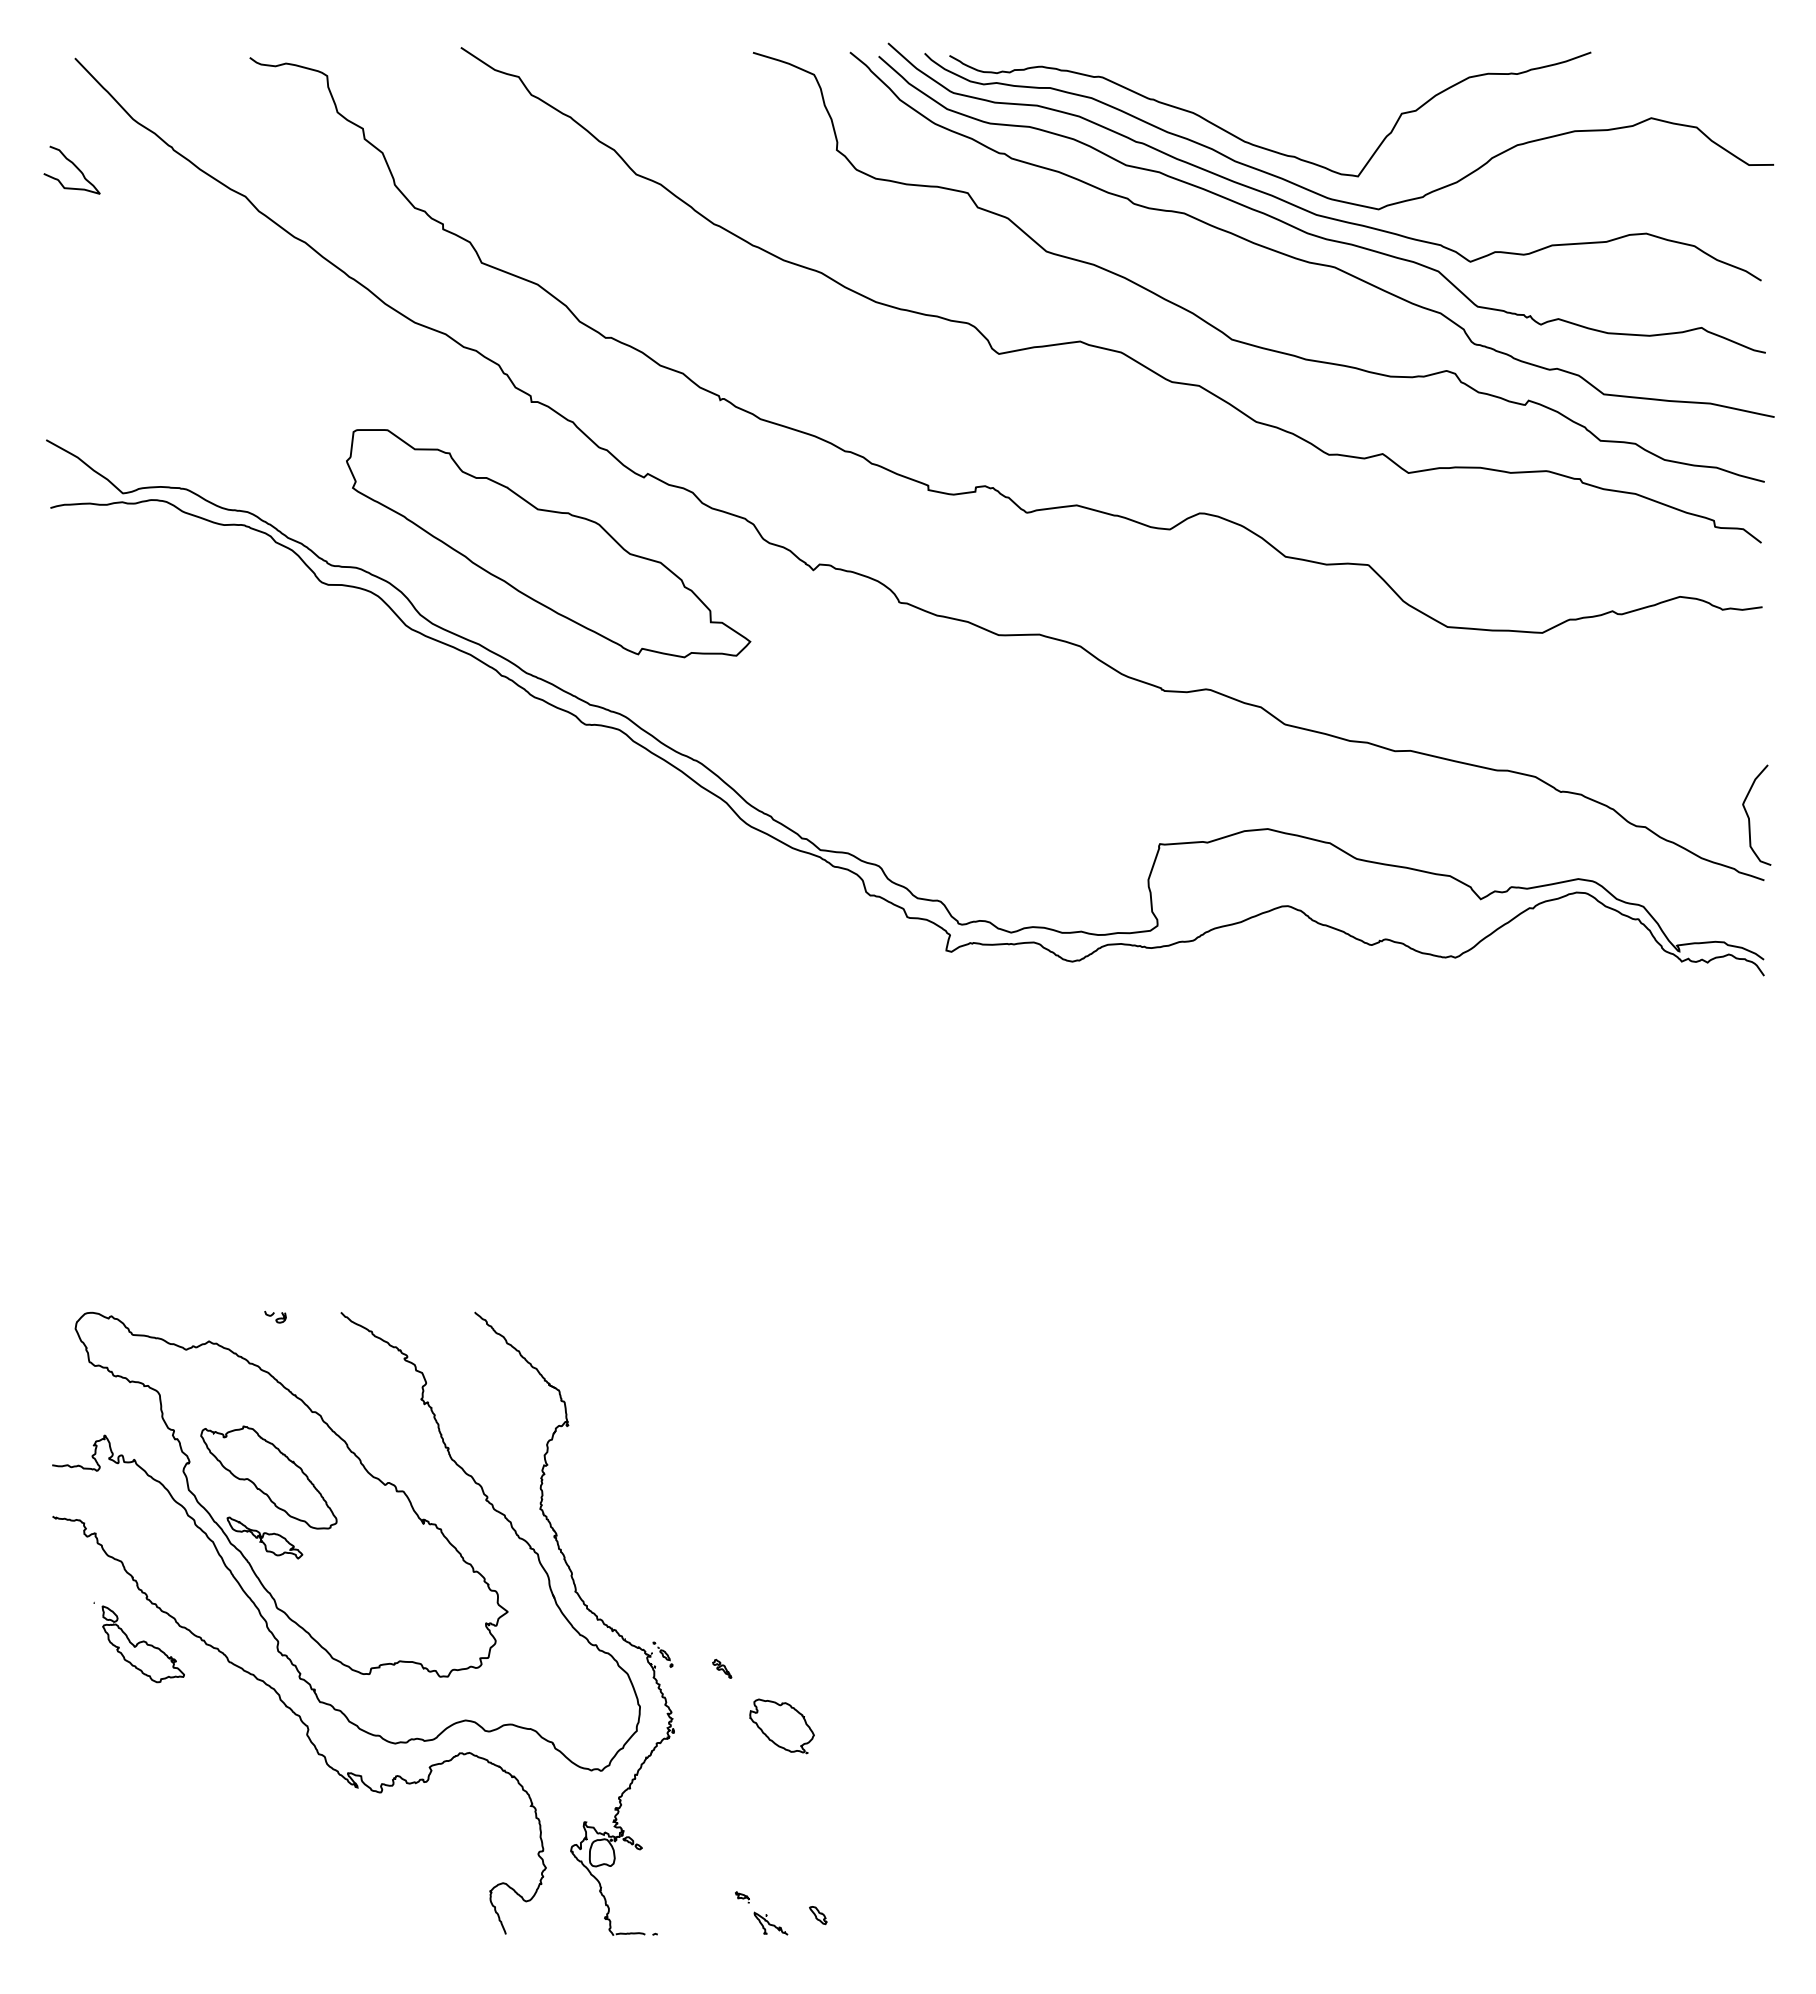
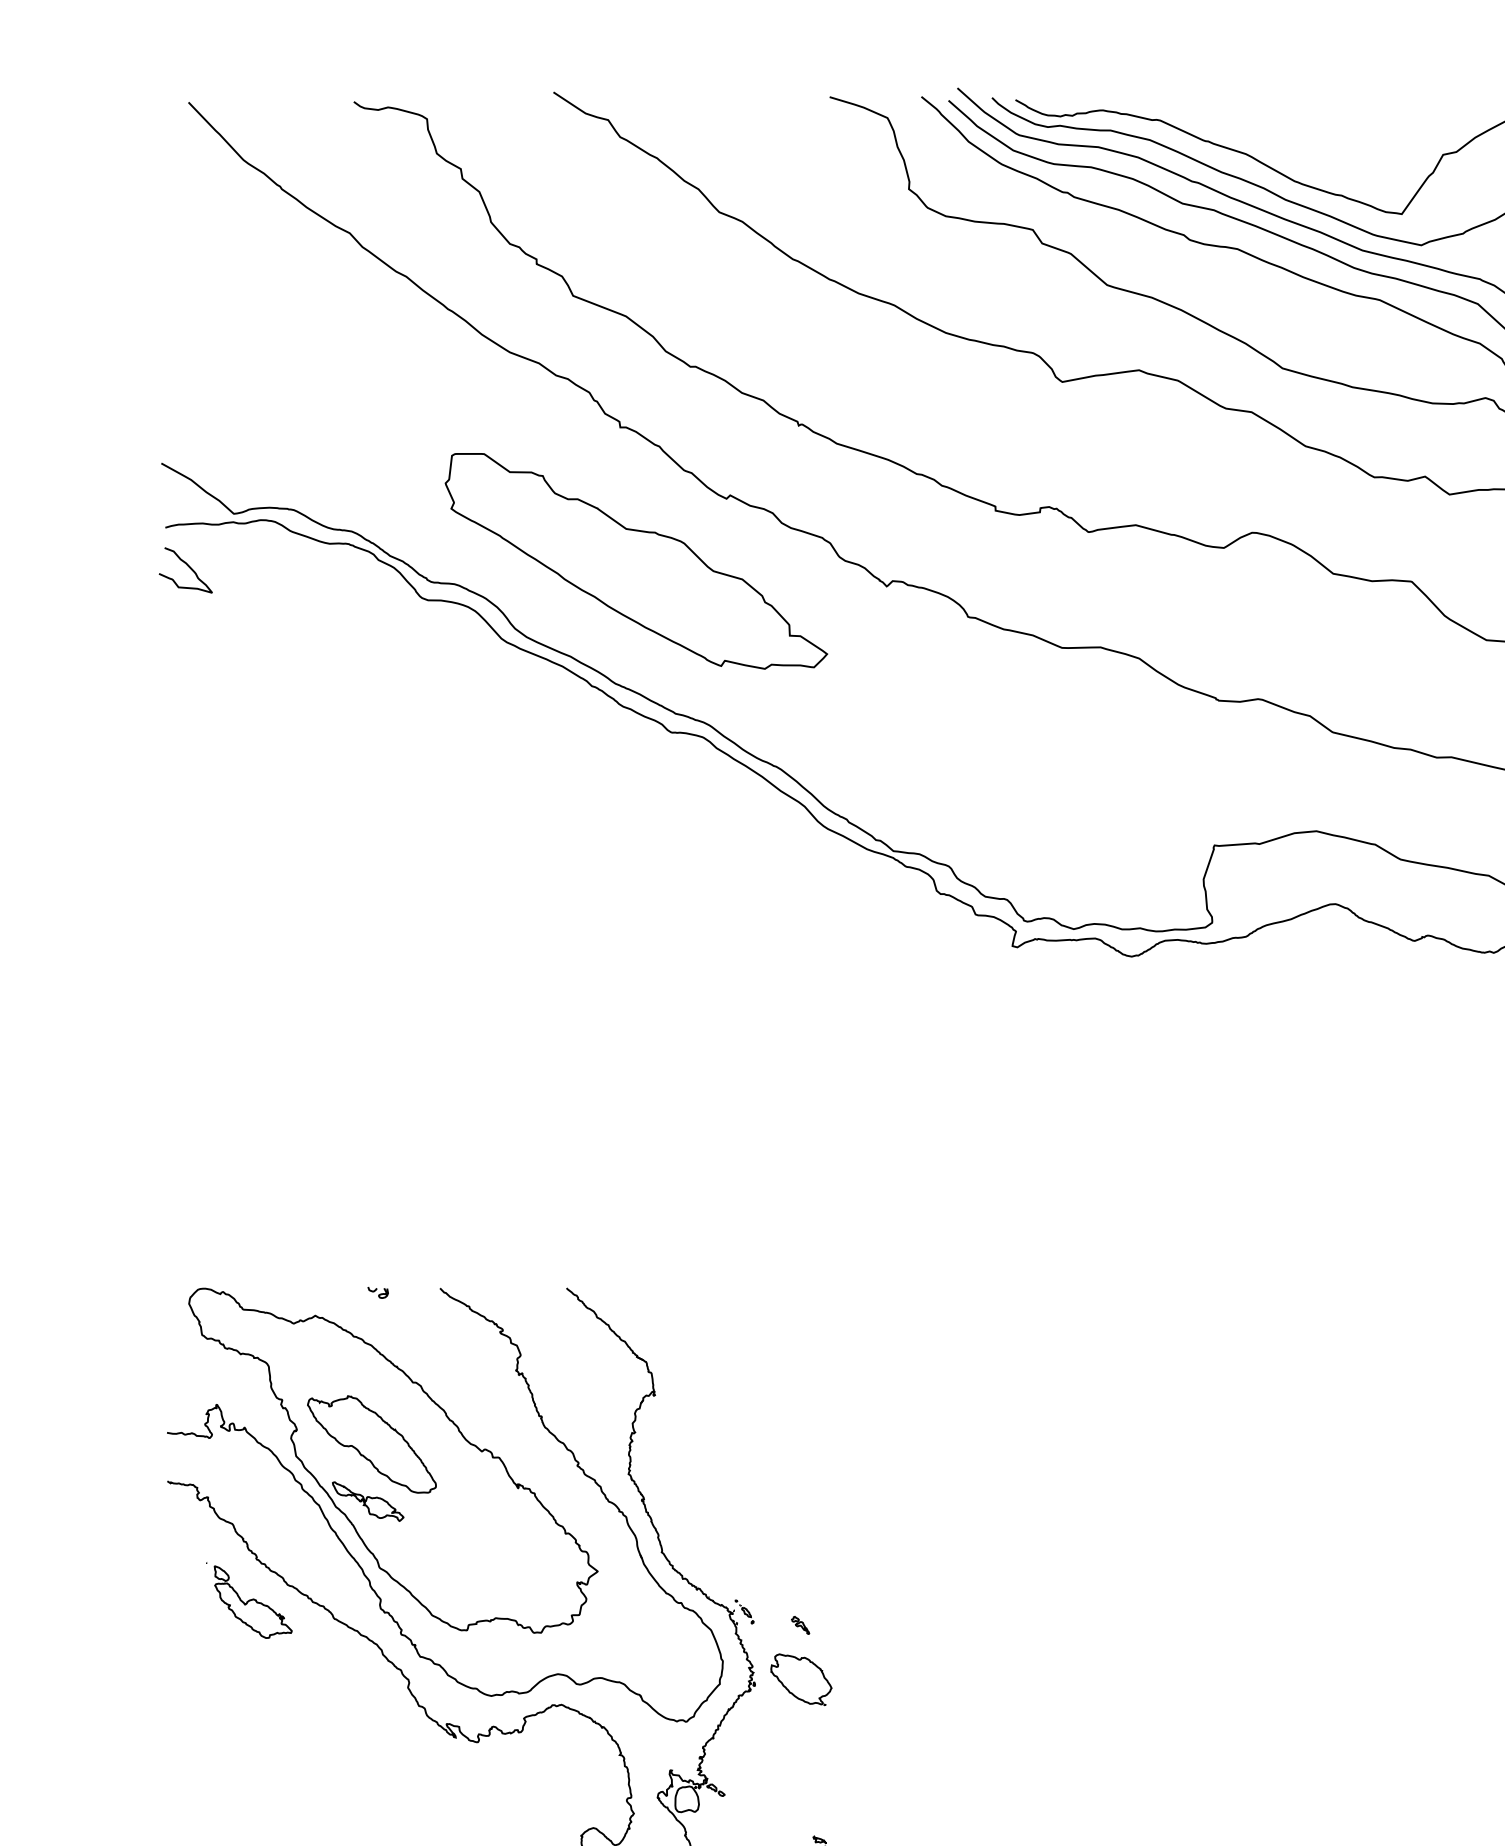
curve: (74, 166) -> (188, 566), moved
part: (781, 1726) -> (800, 1679), moved

